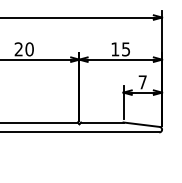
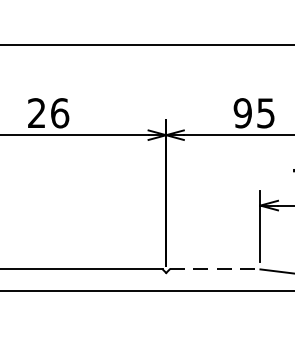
text: (29, 49) -> (59, 113), 20 -> 26
text: (115, 49) -> (243, 113), 15 -> 95
line: (102, 122) -> (215, 269), solid -> dashed

